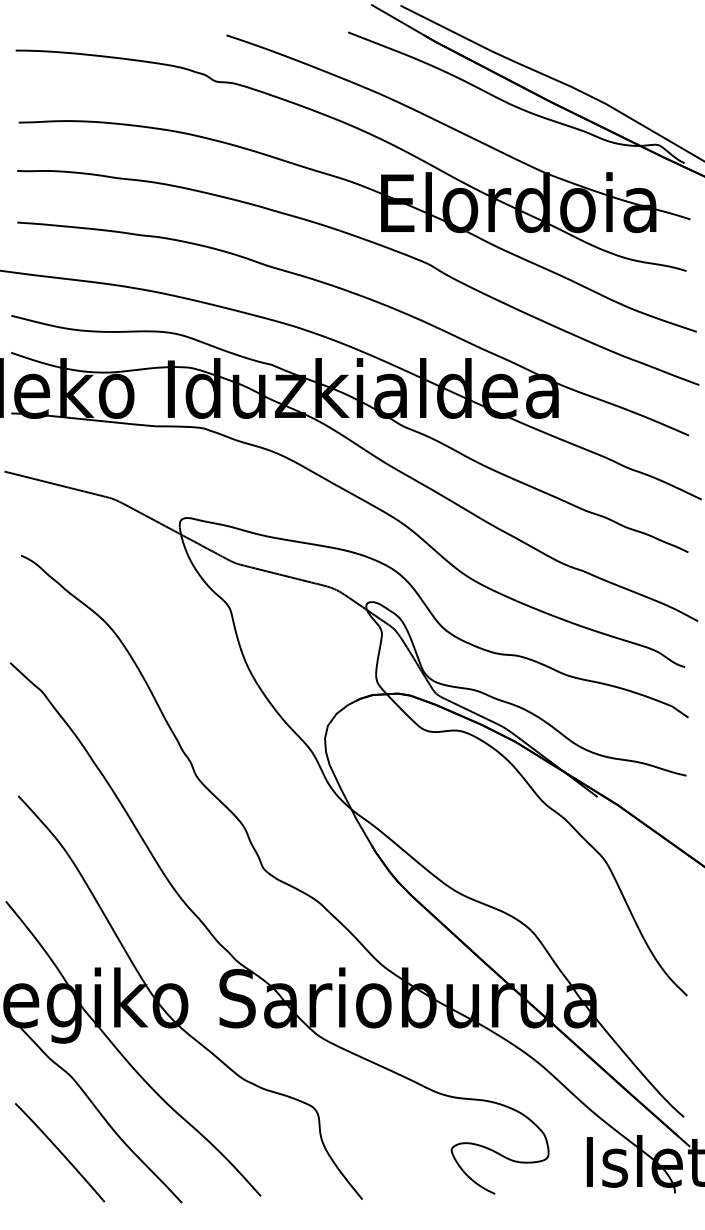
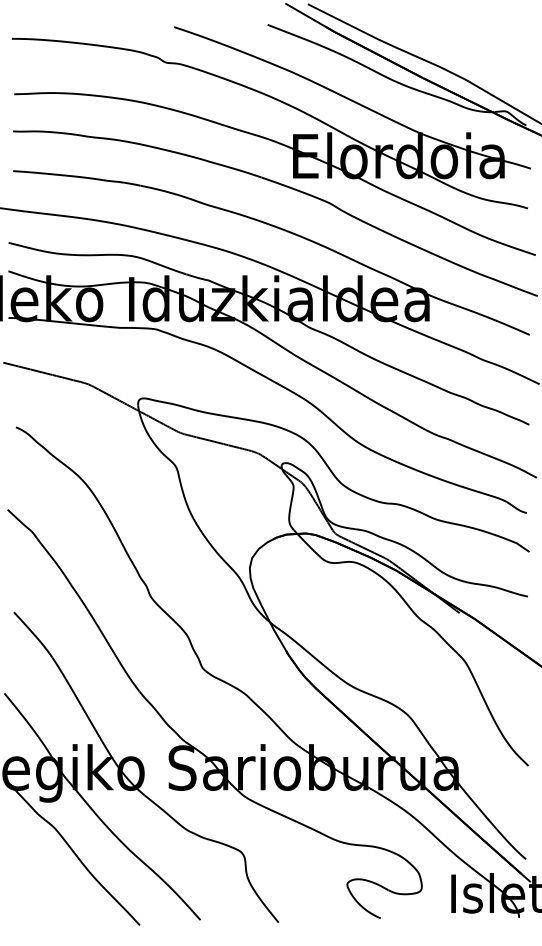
line: (59, 1152) -> (45, 886), removed

